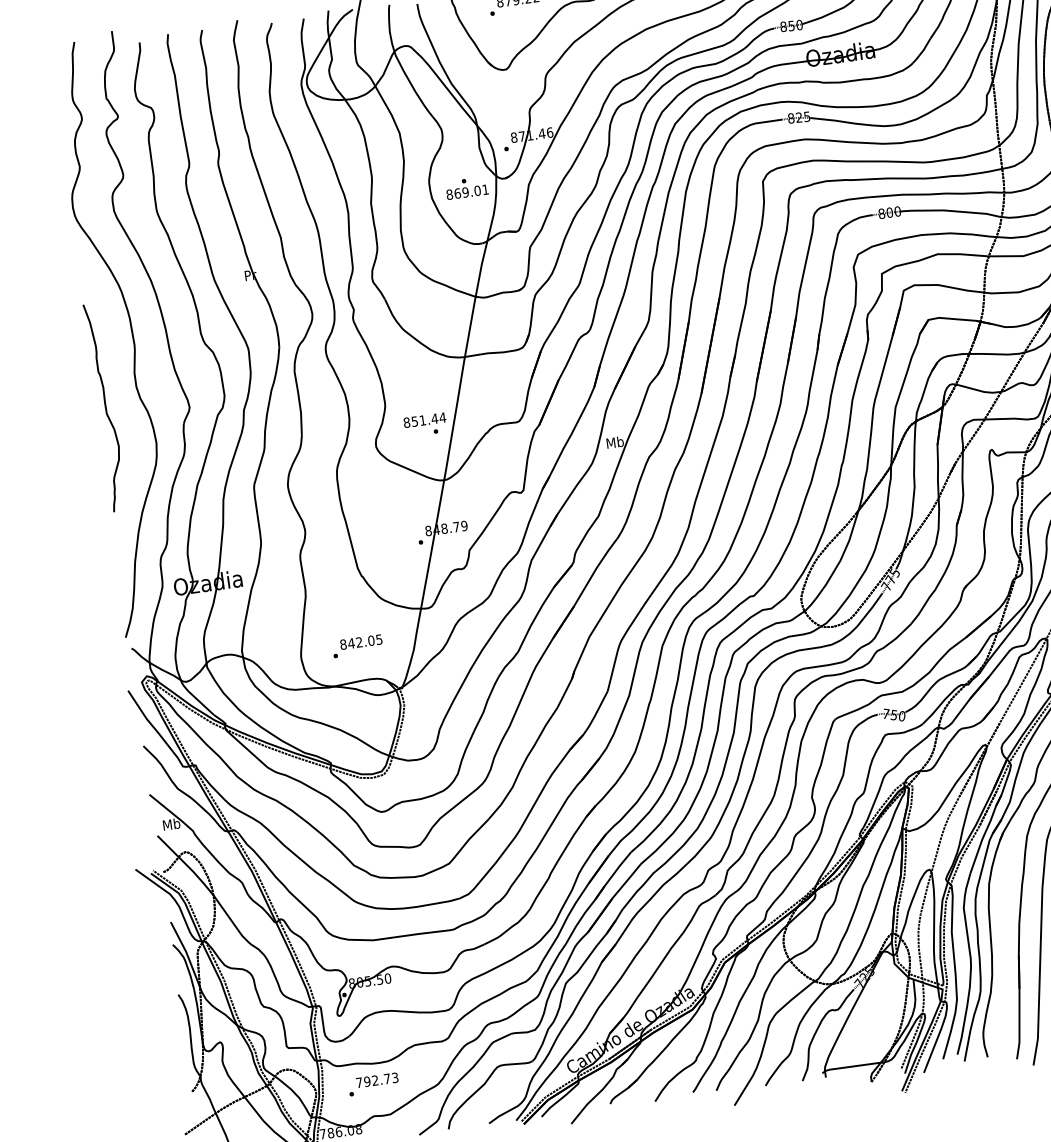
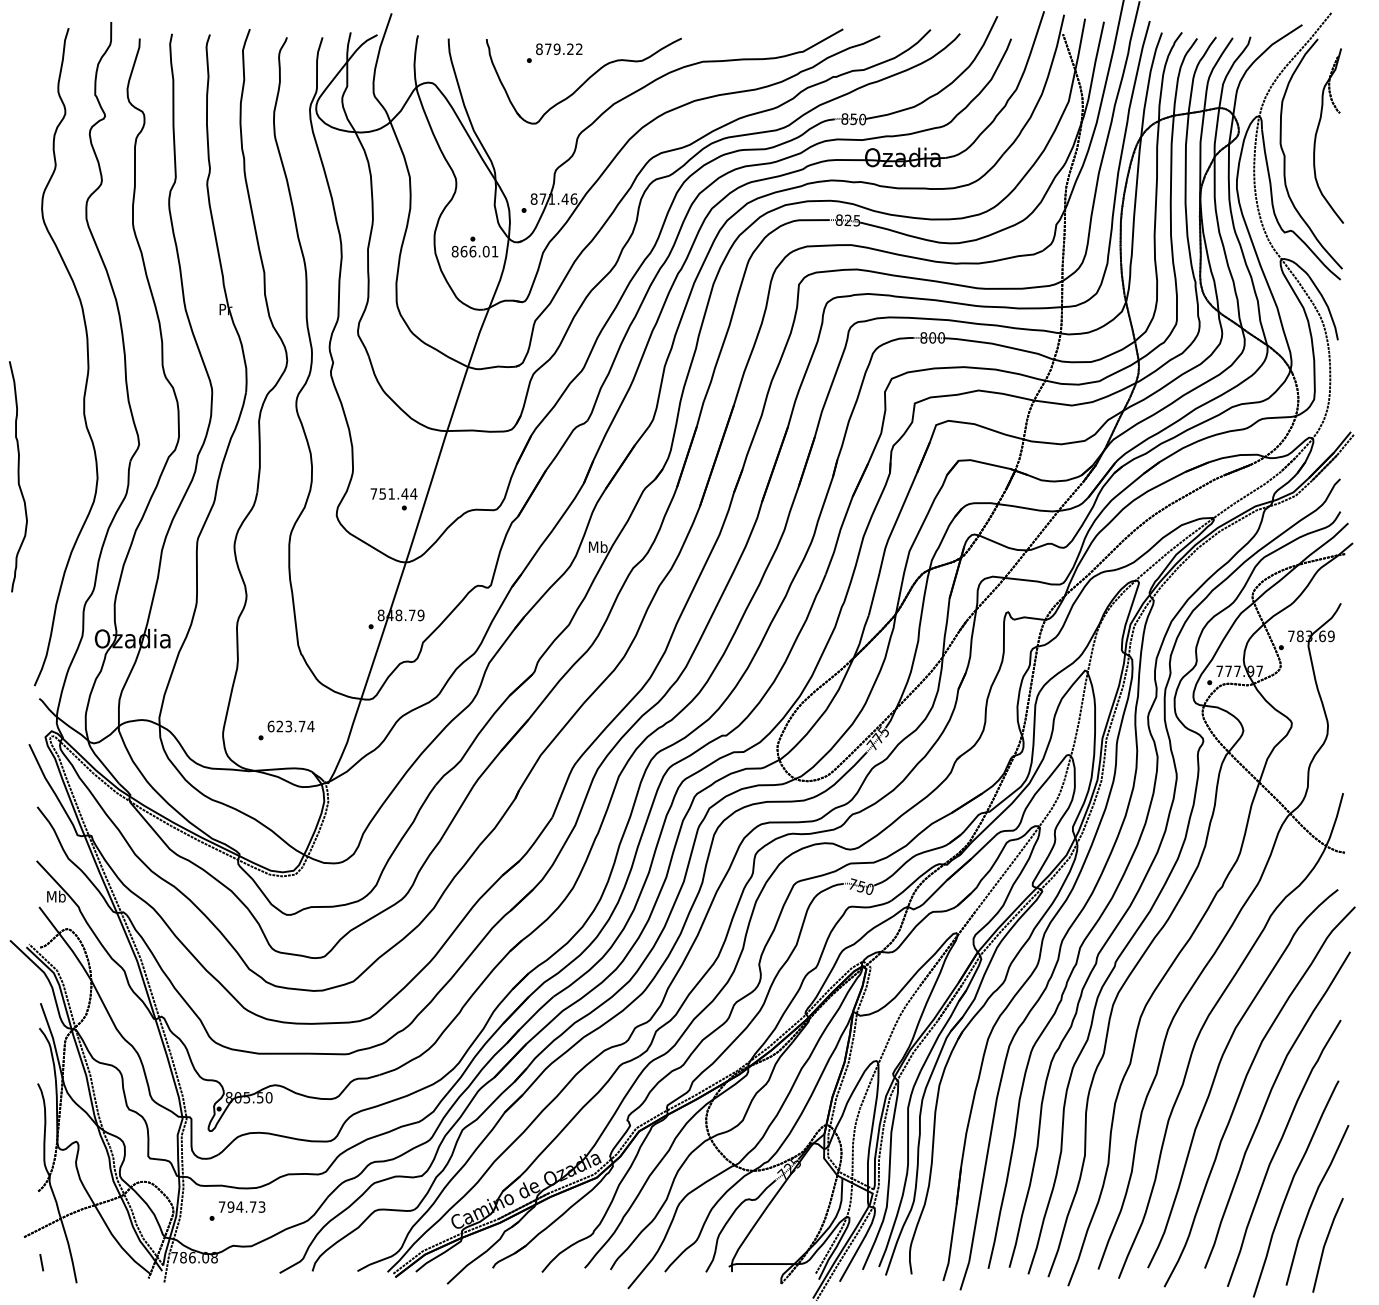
text: (465, 192) -> (472, 251), 869.01 -> 866.01
curve: (105, 407) -> (18, 476), moved
text: (406, 422) -> (373, 493), 851.44 -> 751.44
text: (360, 642) -> (290, 726), 842.05 -> 623.74
text: (374, 1080) -> (239, 1206), 792.73 -> 794.73

